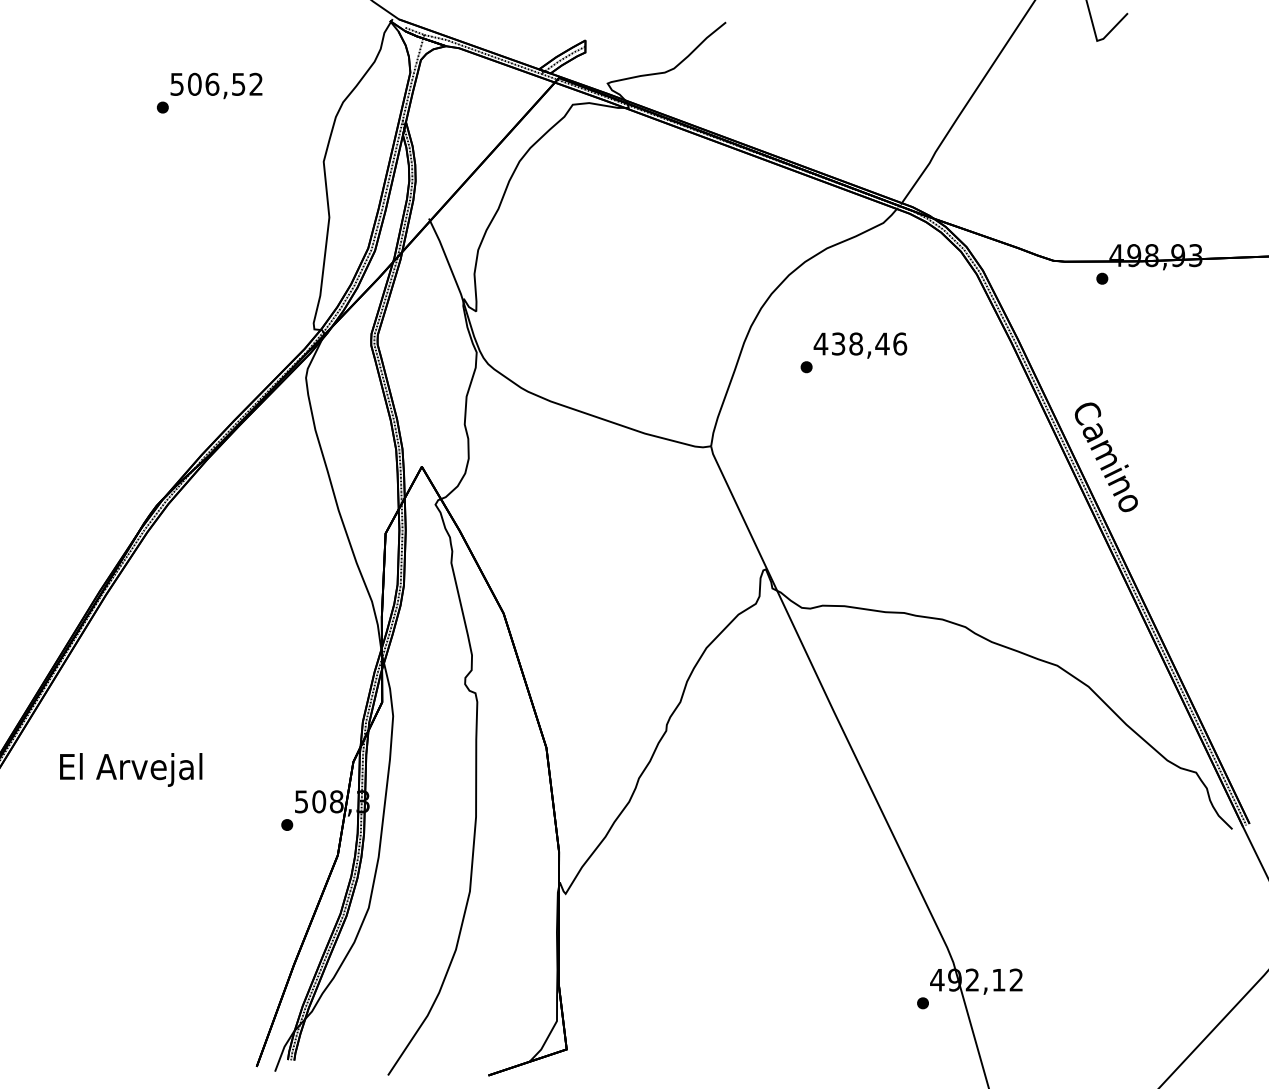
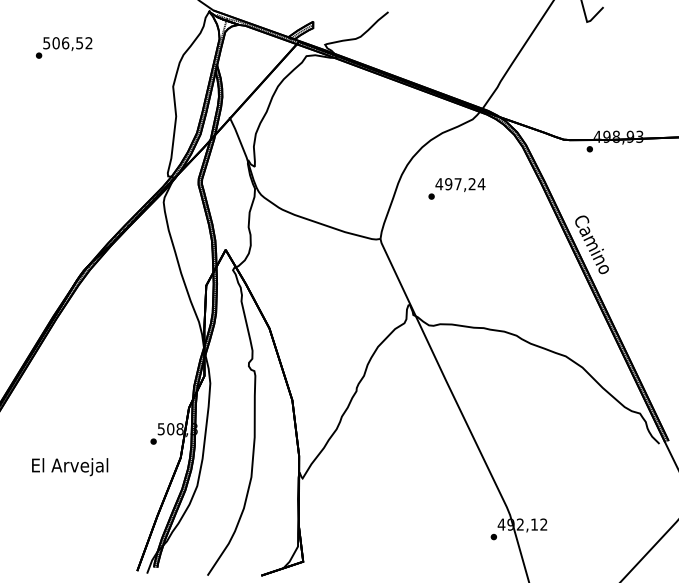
text: (210, 92) -> (64, 47), moved
text: (869, 344) -> (465, 184), 438,46 -> 497,24
text: (131, 770) -> (70, 467), moved

